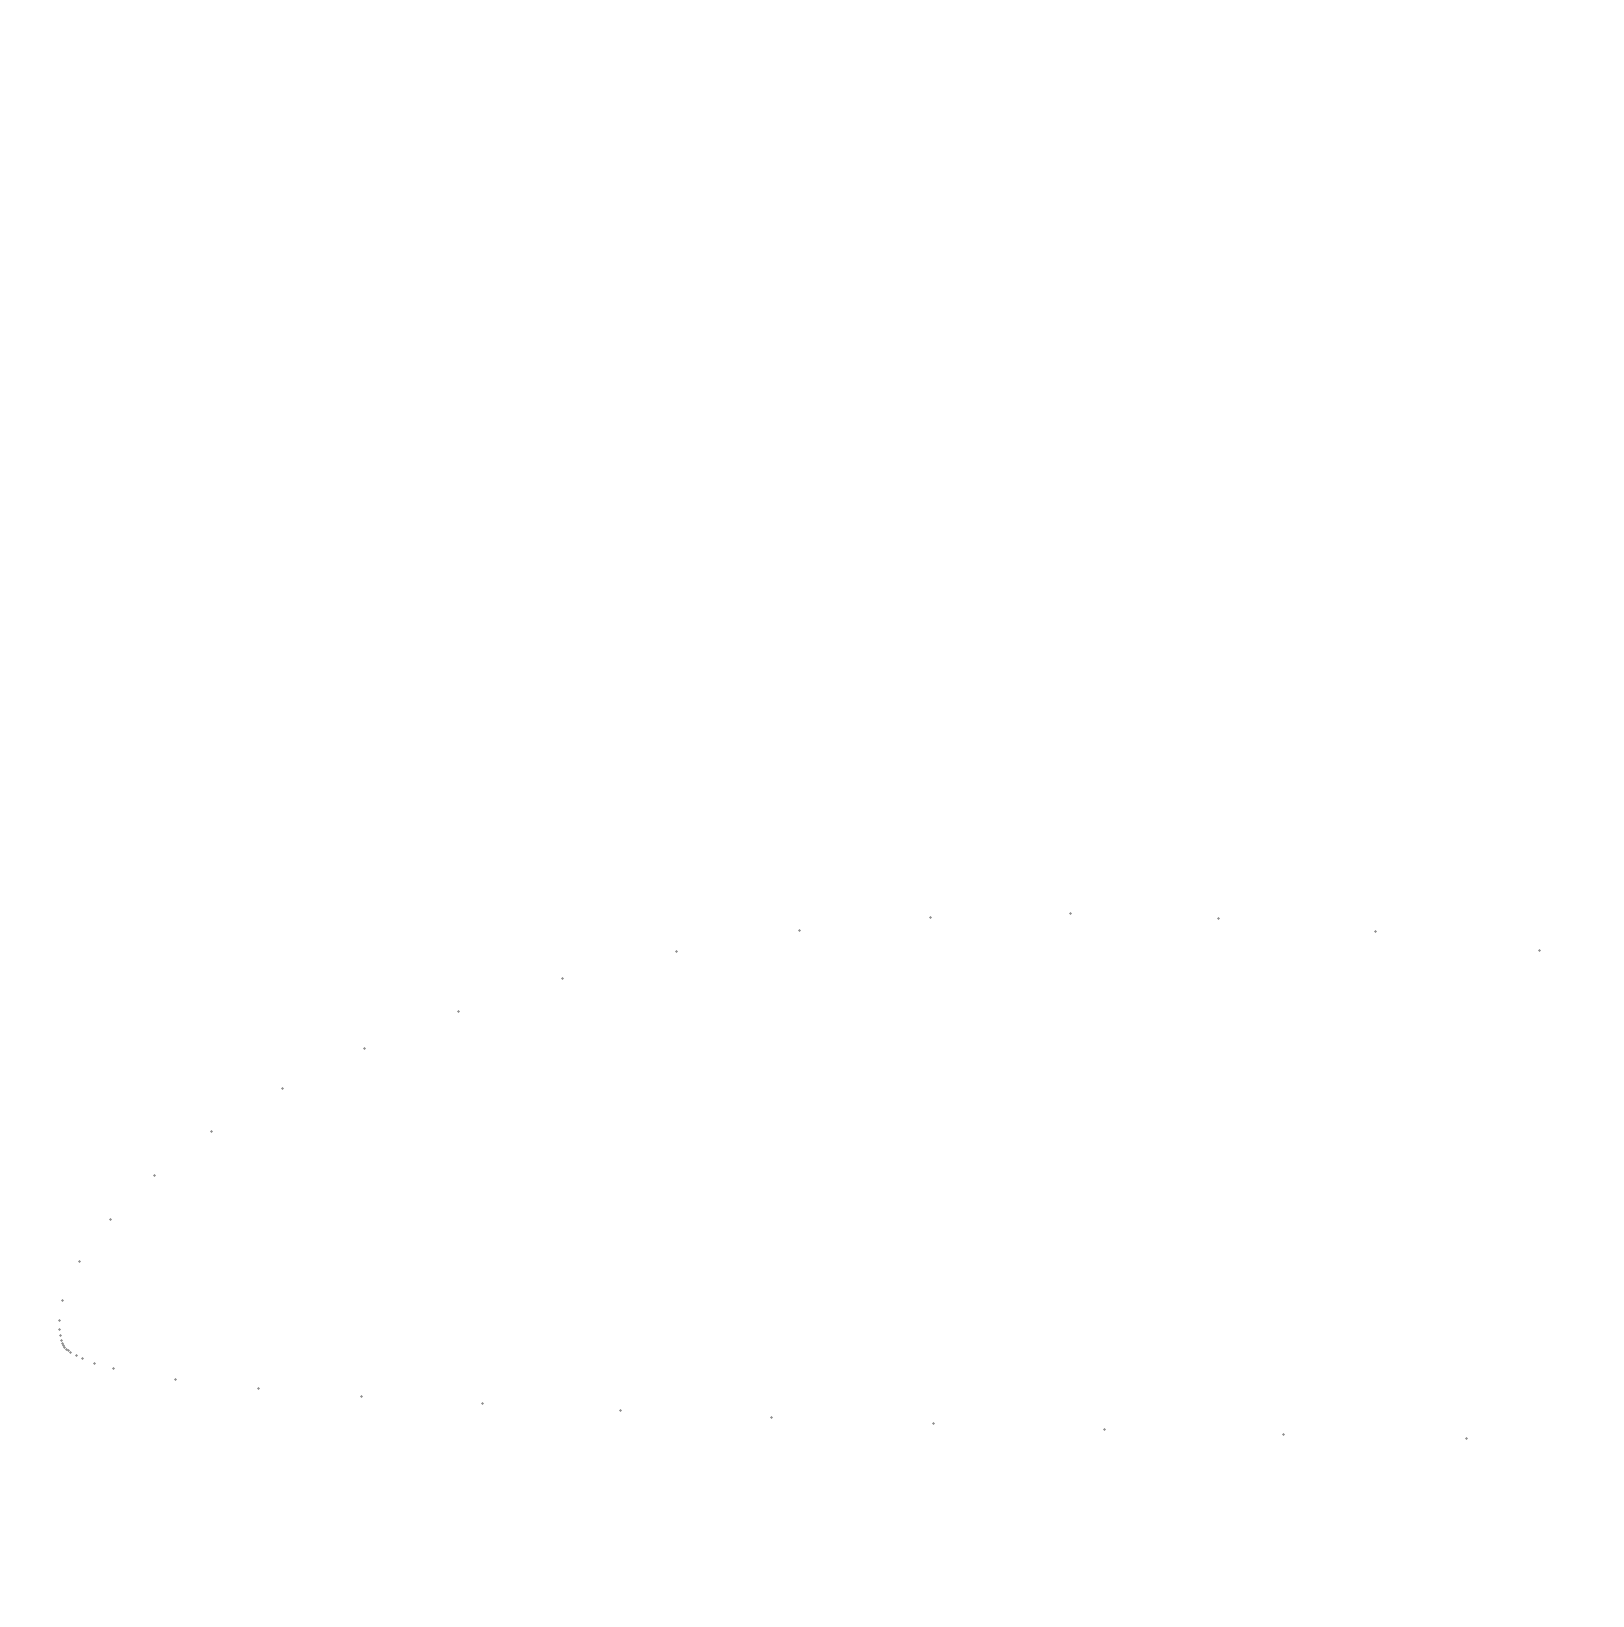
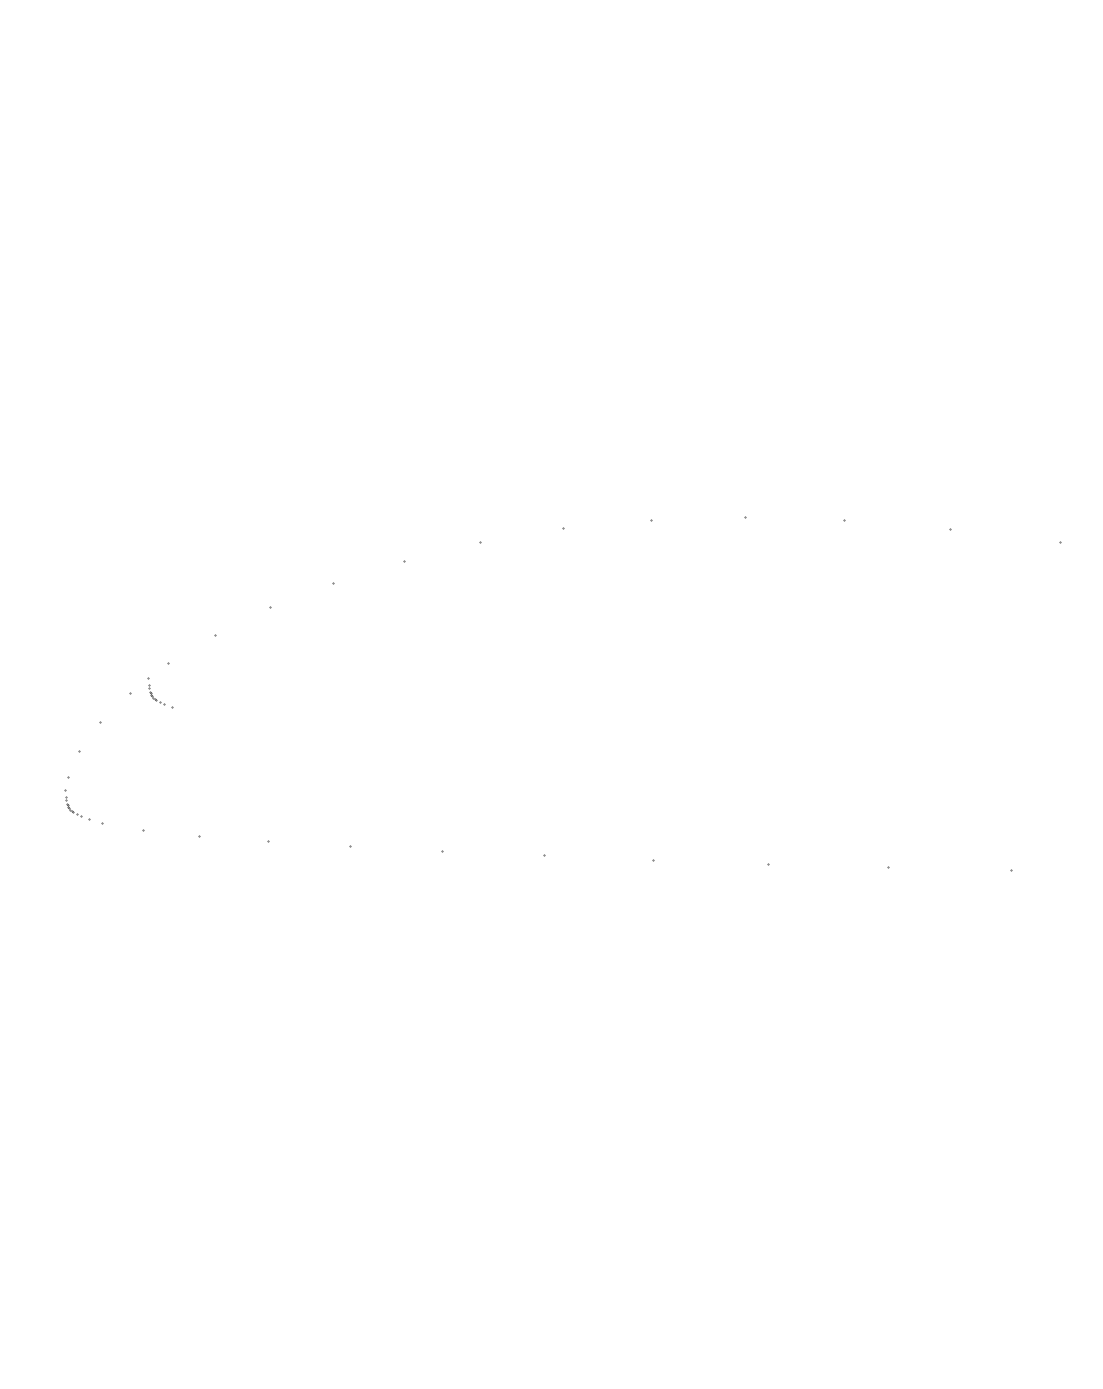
part: (192, 1183) -> (155, 698), added

